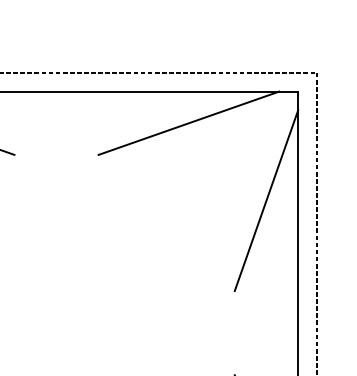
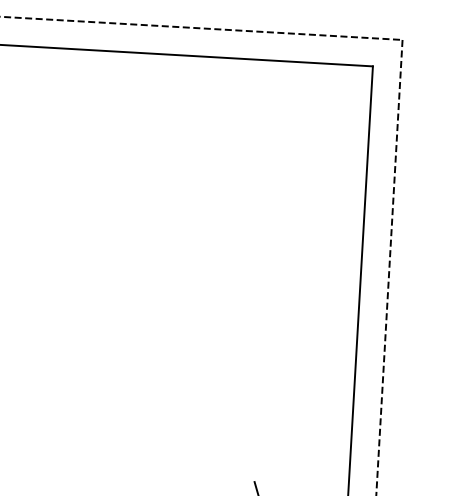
line: (188, 122) -> (207, 102), removed
line: (266, 200) -> (316, 225), removed

